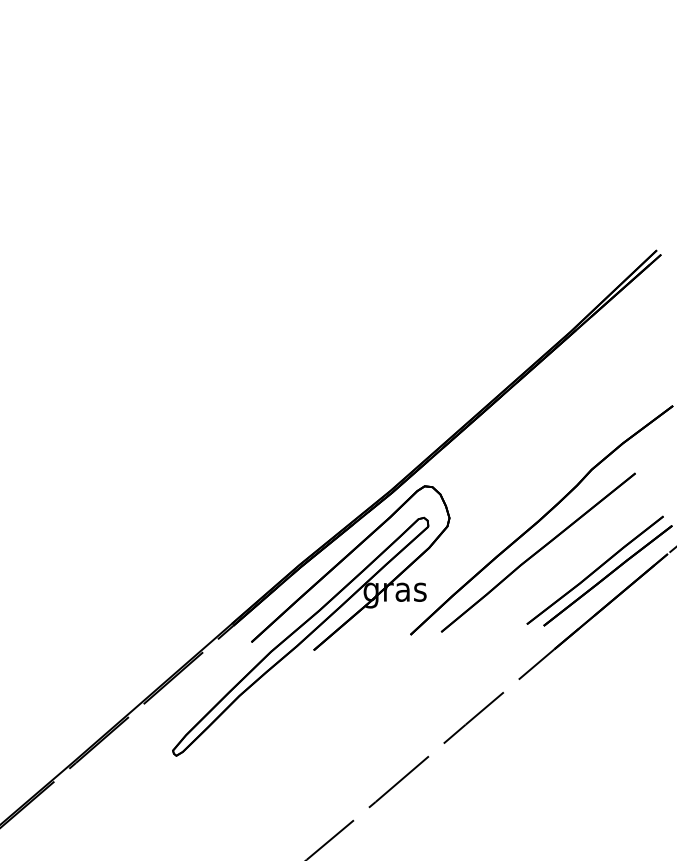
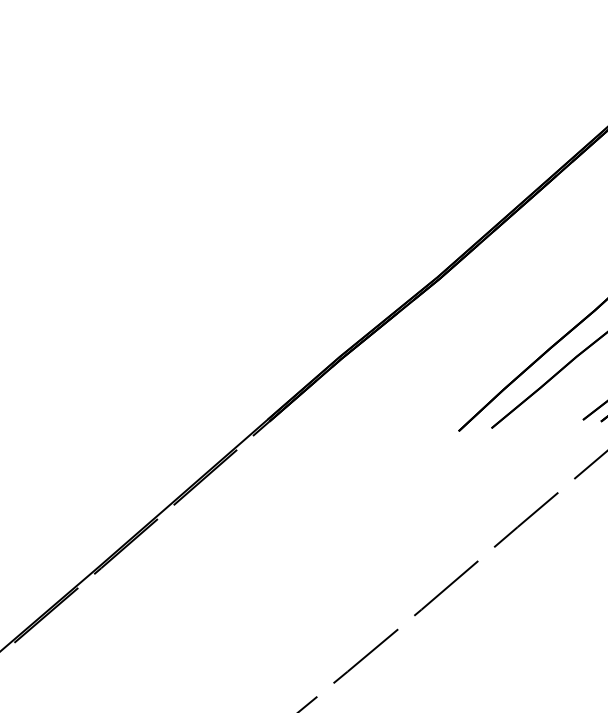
part: (311, 620) -> (352, 415), removed

